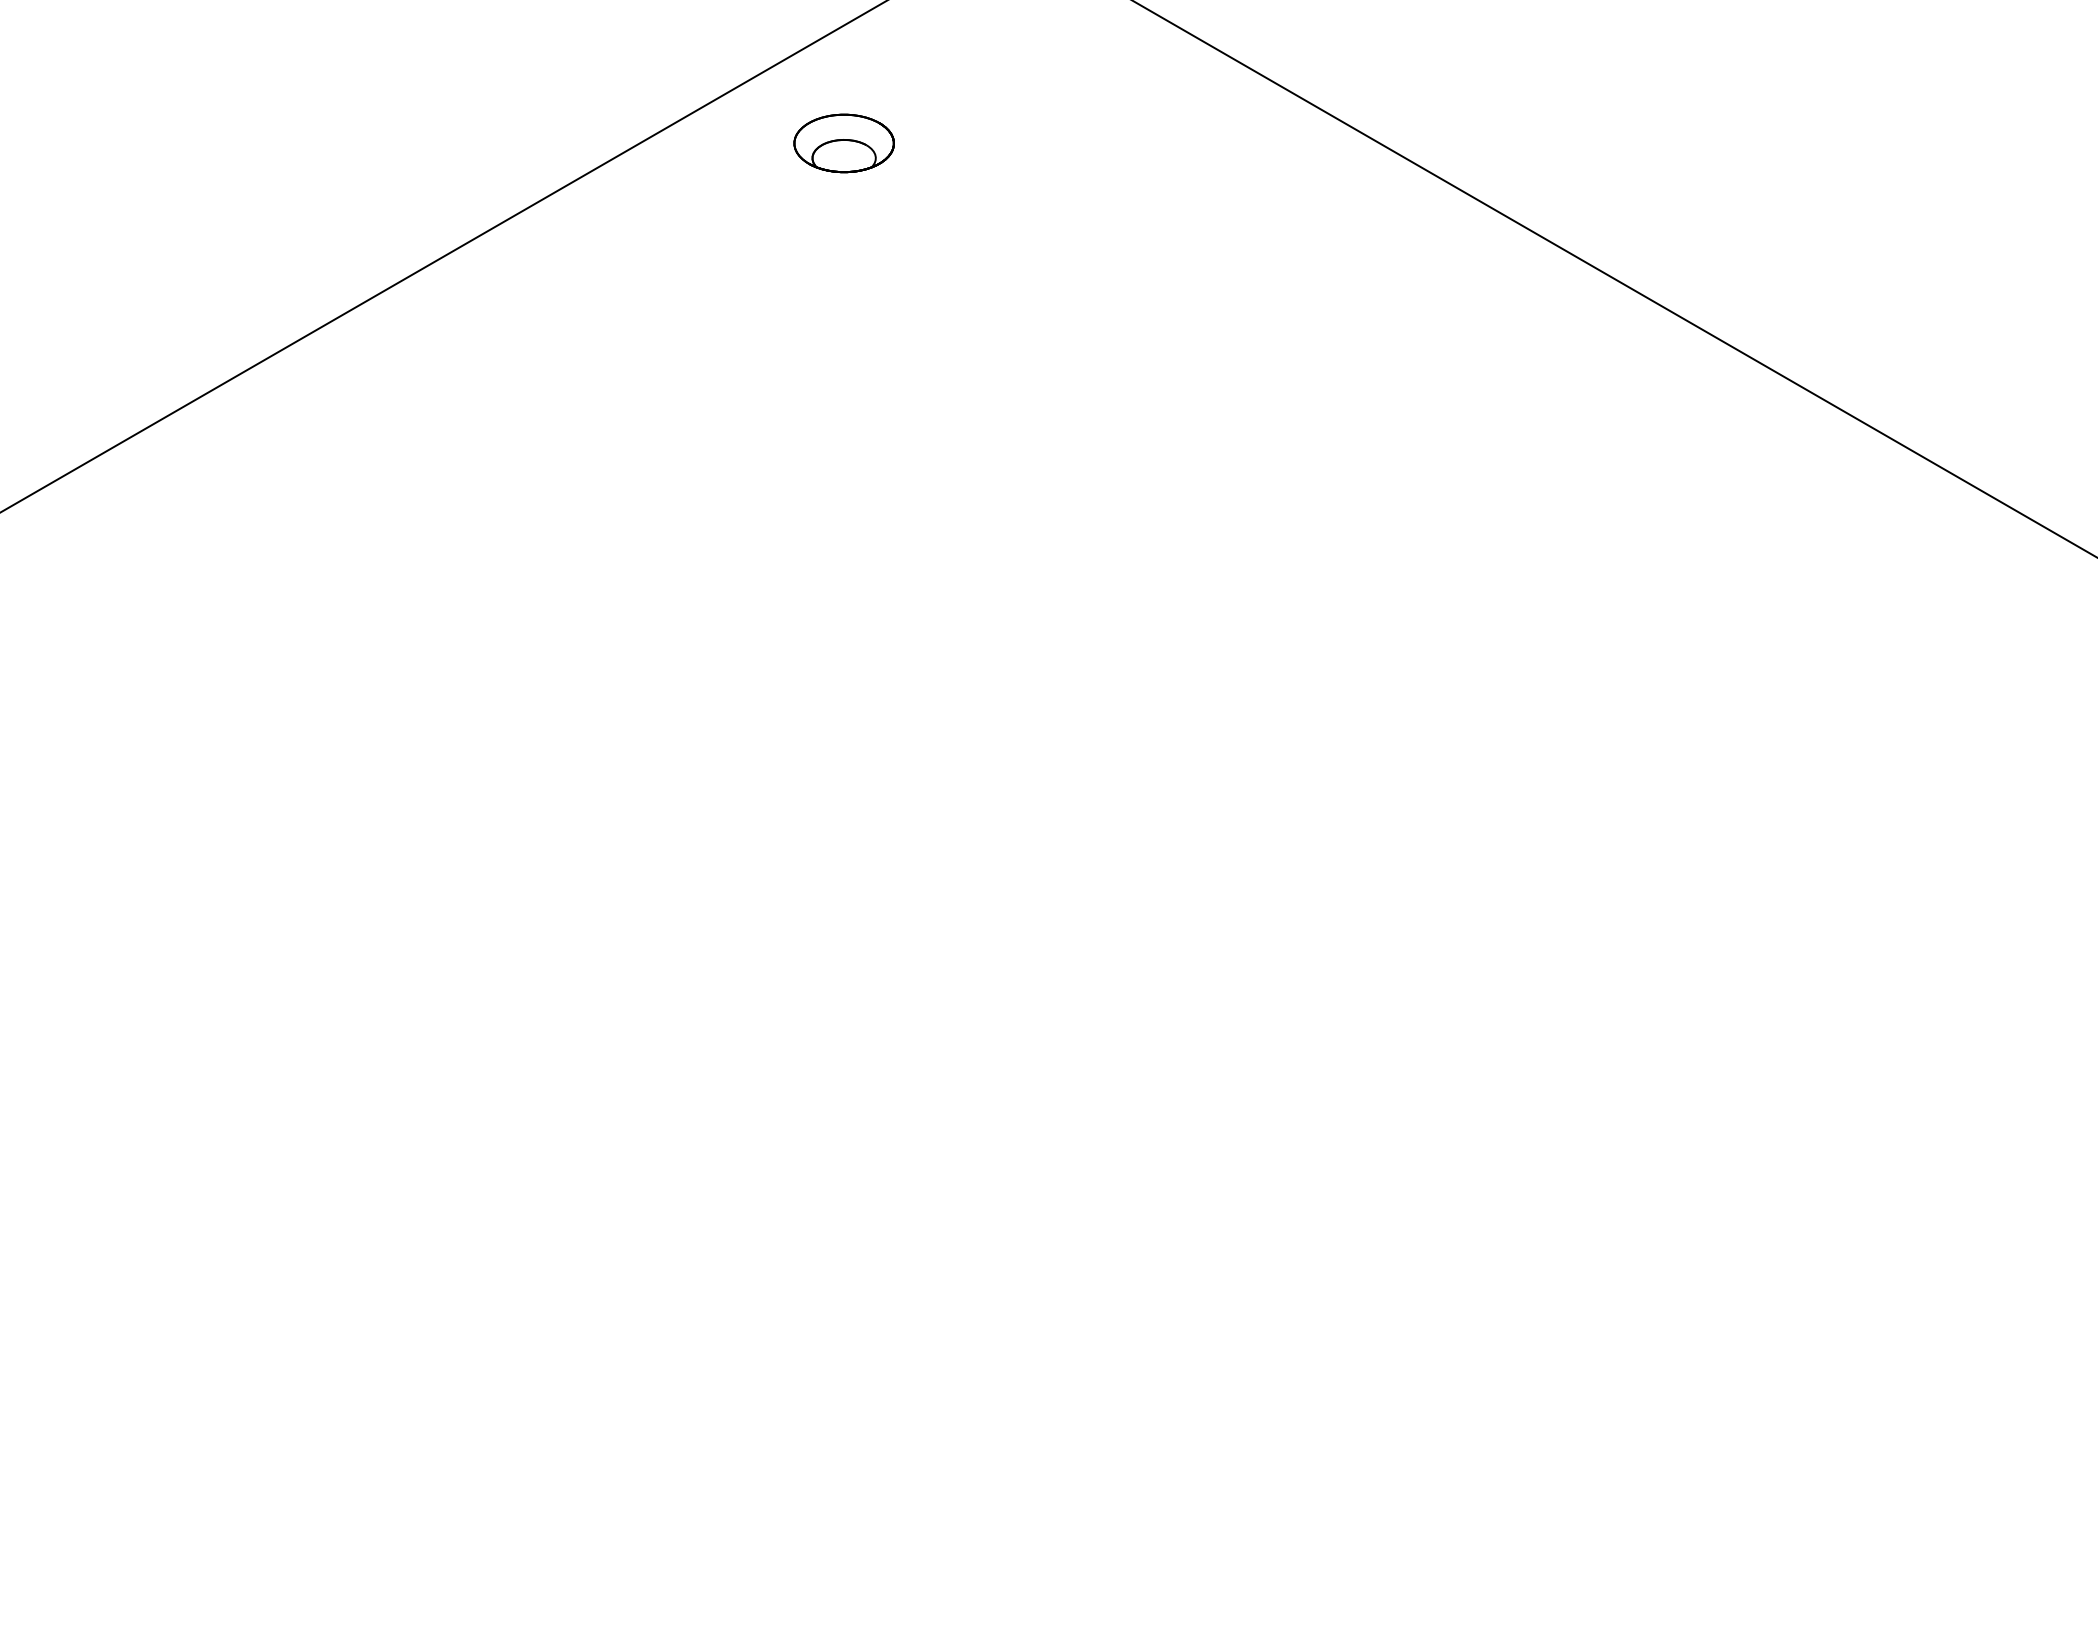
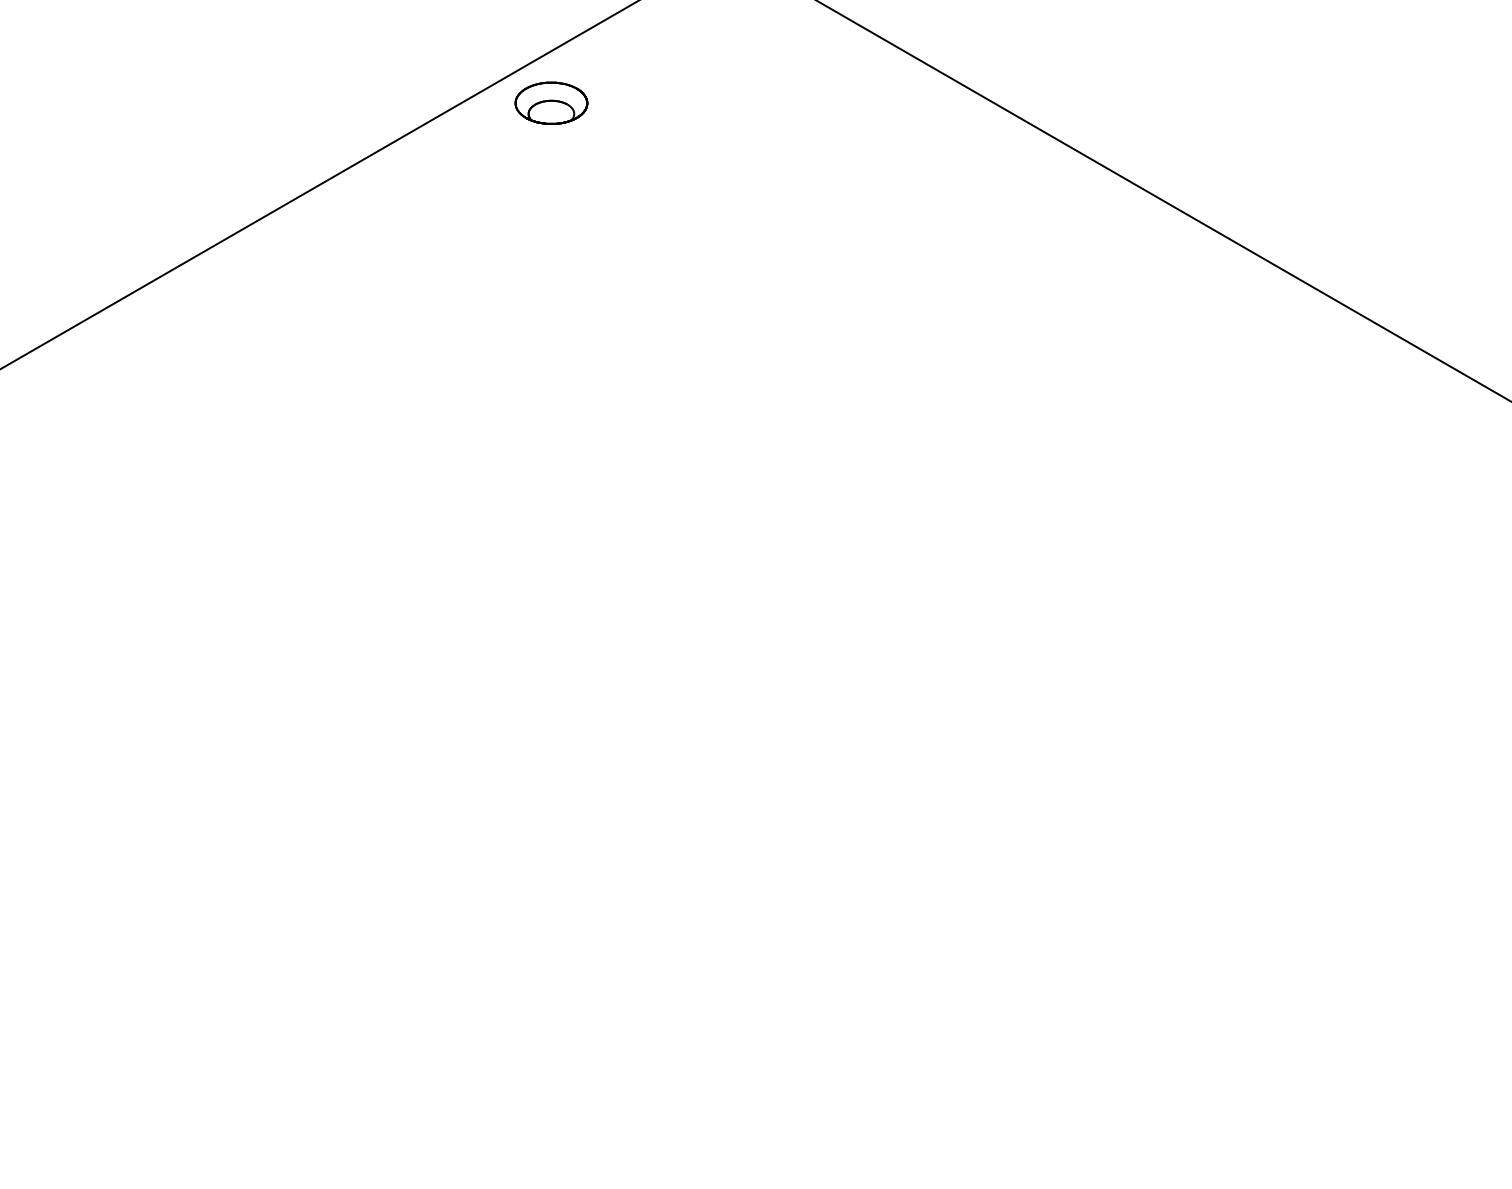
part: (843, 143) -> (550, 103), moved

